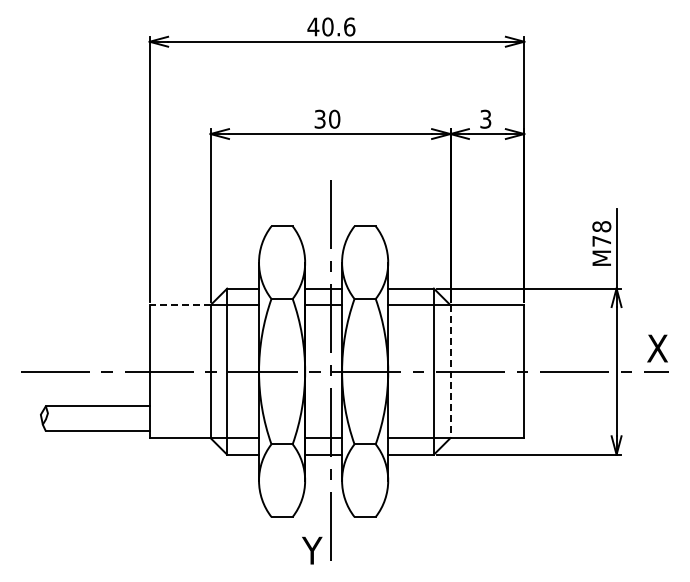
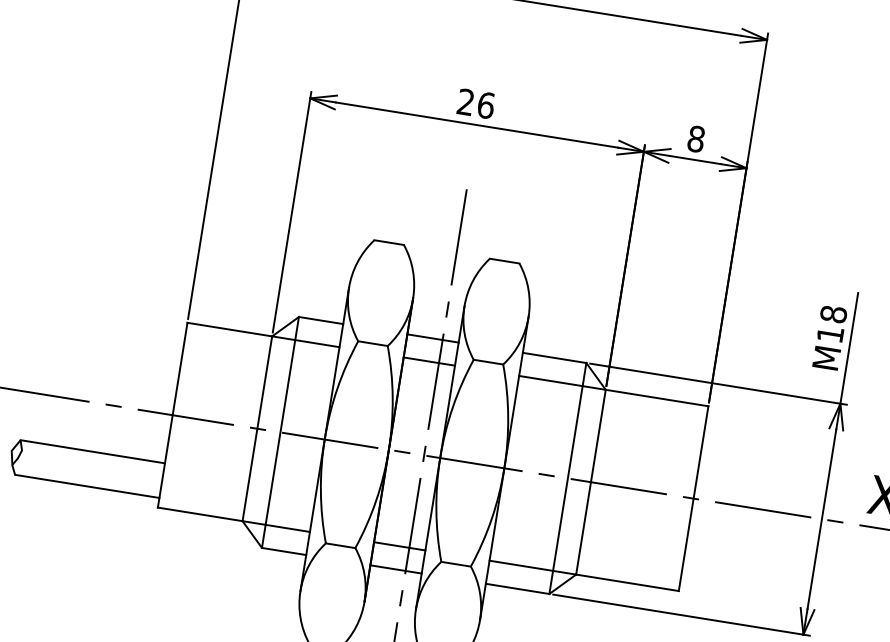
text: (327, 118) -> (476, 102), 30 -> 26
text: (485, 118) -> (696, 137), 3 -> 8
text: (601, 241) -> (829, 334), M78 -> M18
line: (179, 305) -> (228, 329), dashed -> solid
line: (450, 372) -> (590, 483), dashed -> solid

